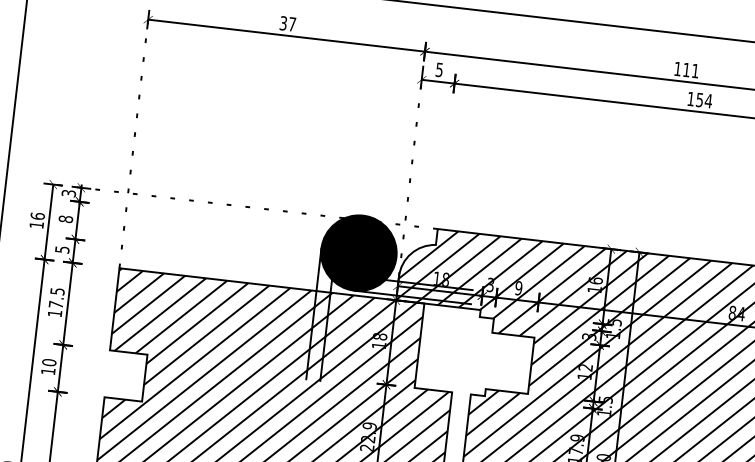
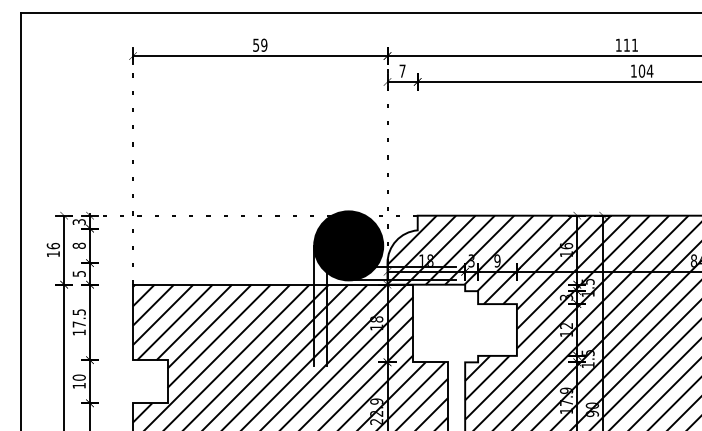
text: (288, 23) -> (260, 44), 37 -> 59
text: (439, 69) -> (402, 70), 5 -> 7
text: (699, 99) -> (641, 70), 154 -> 104

